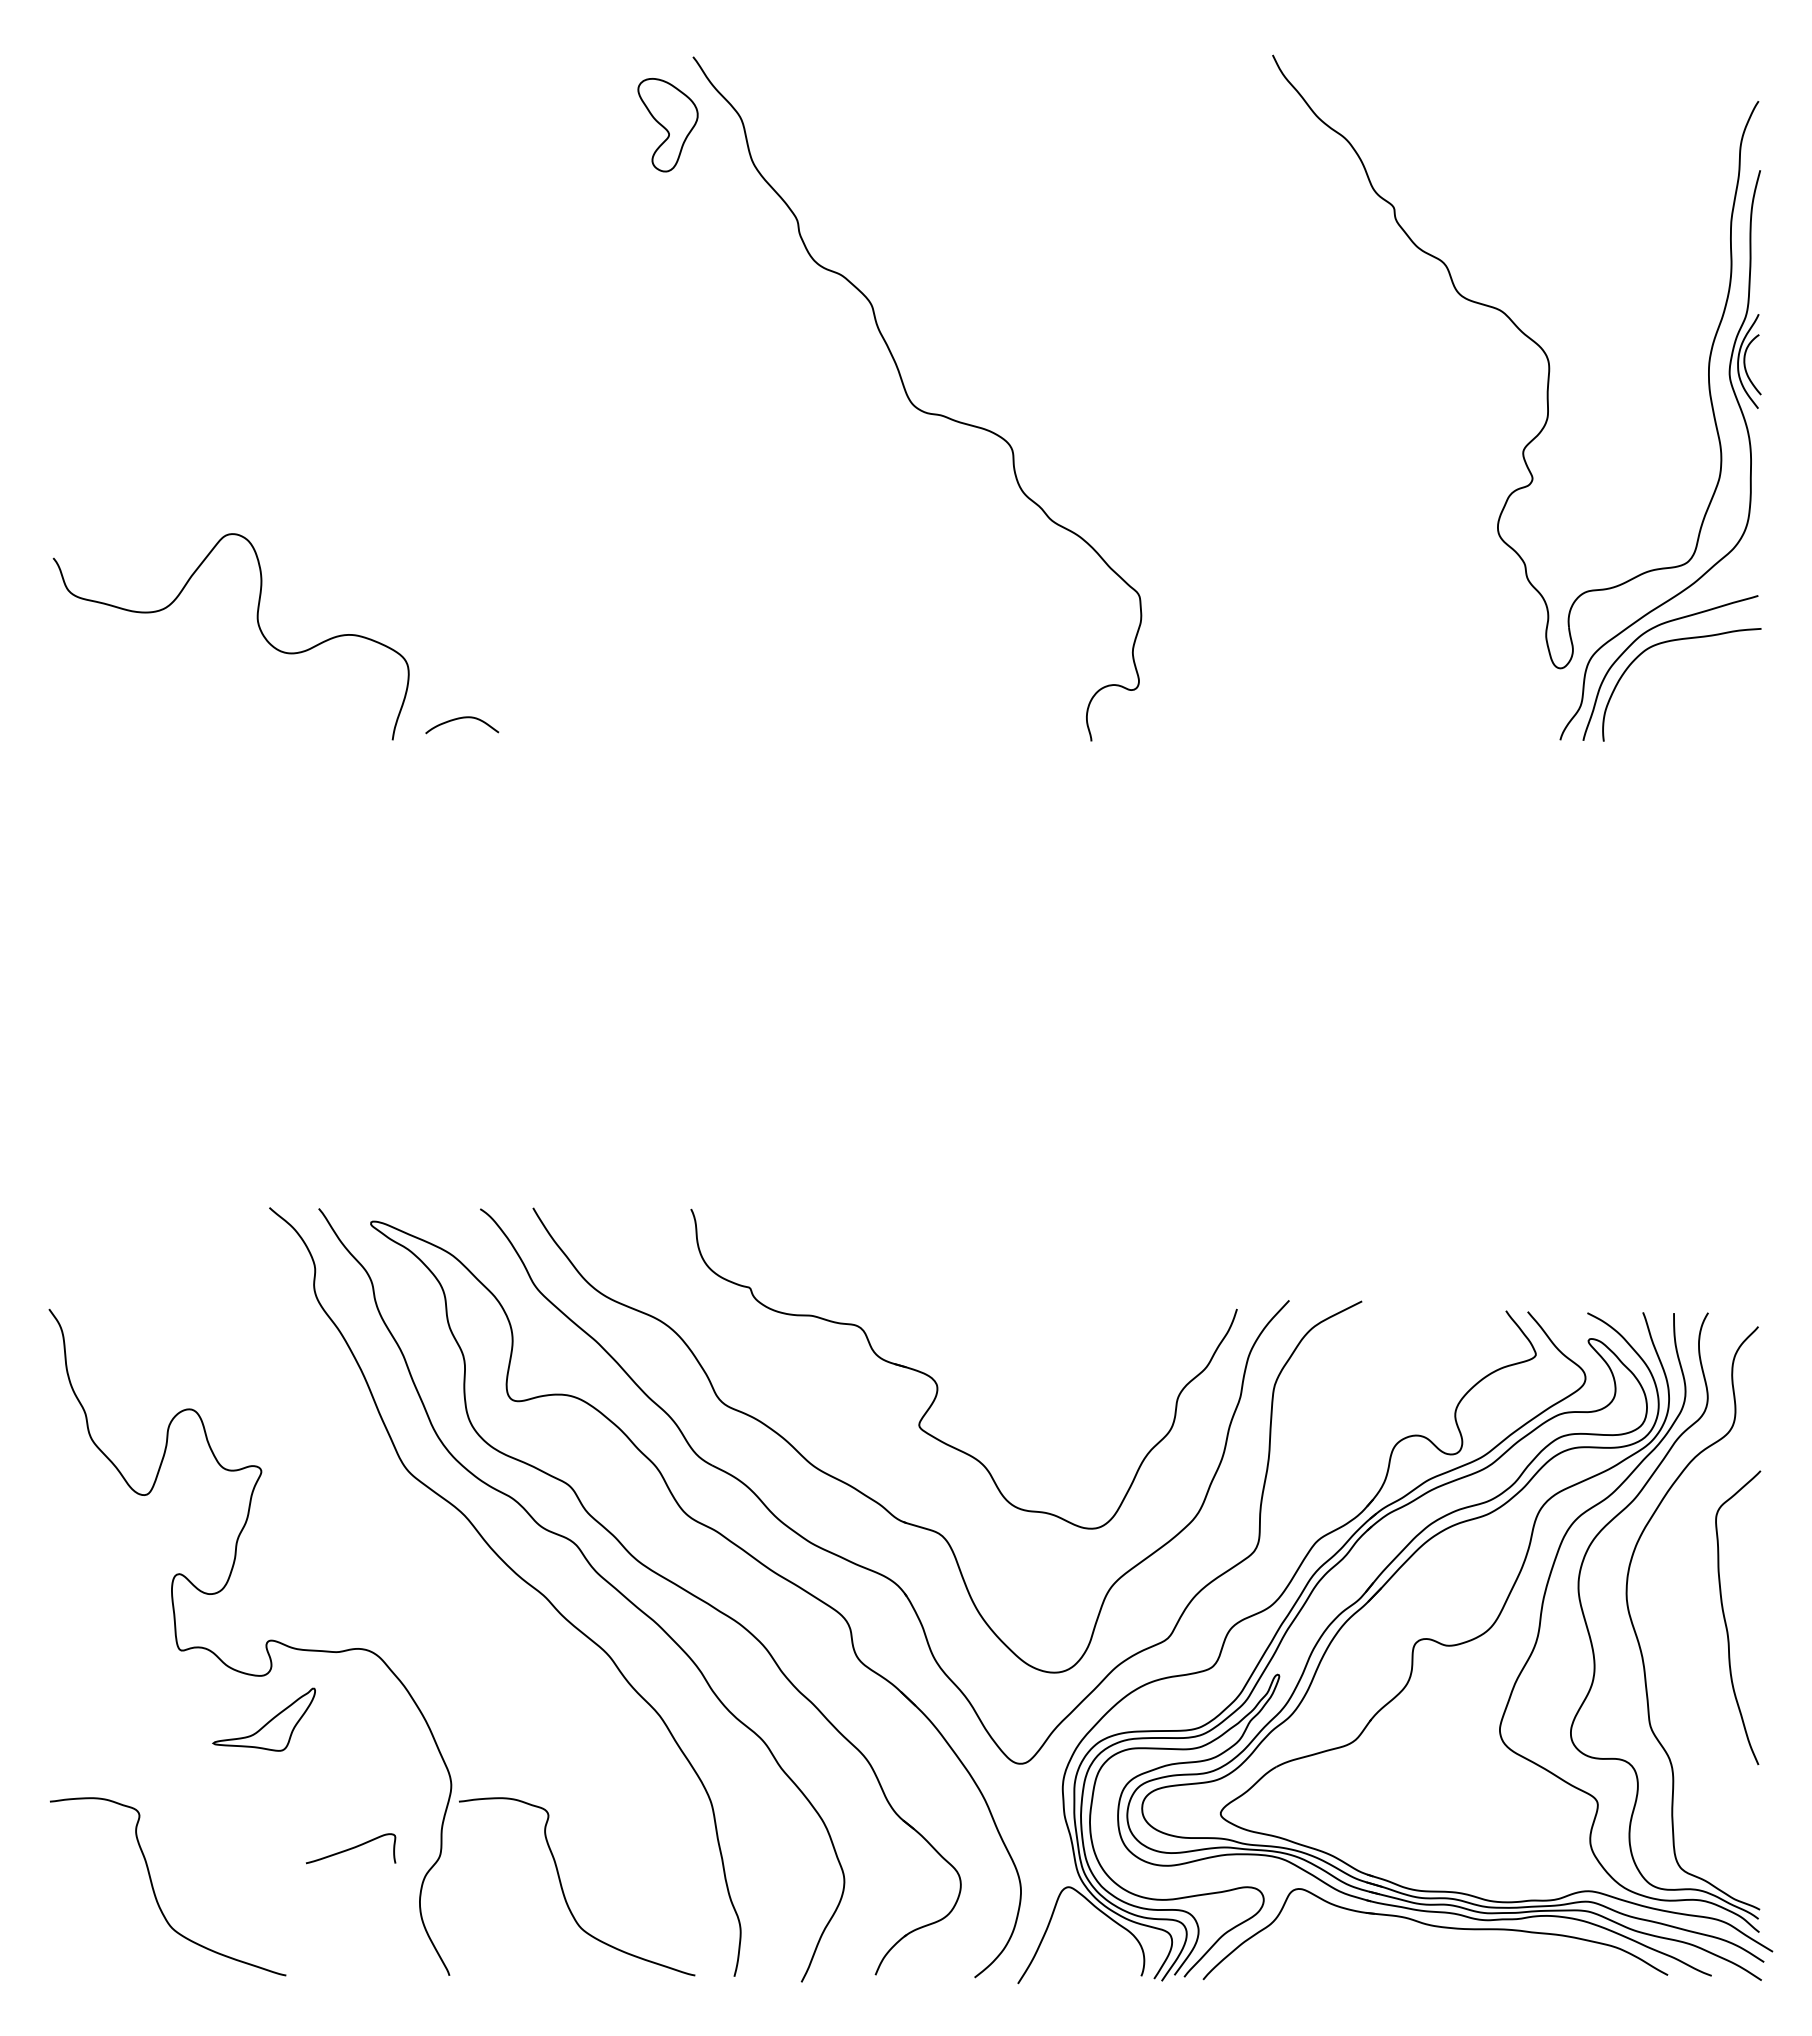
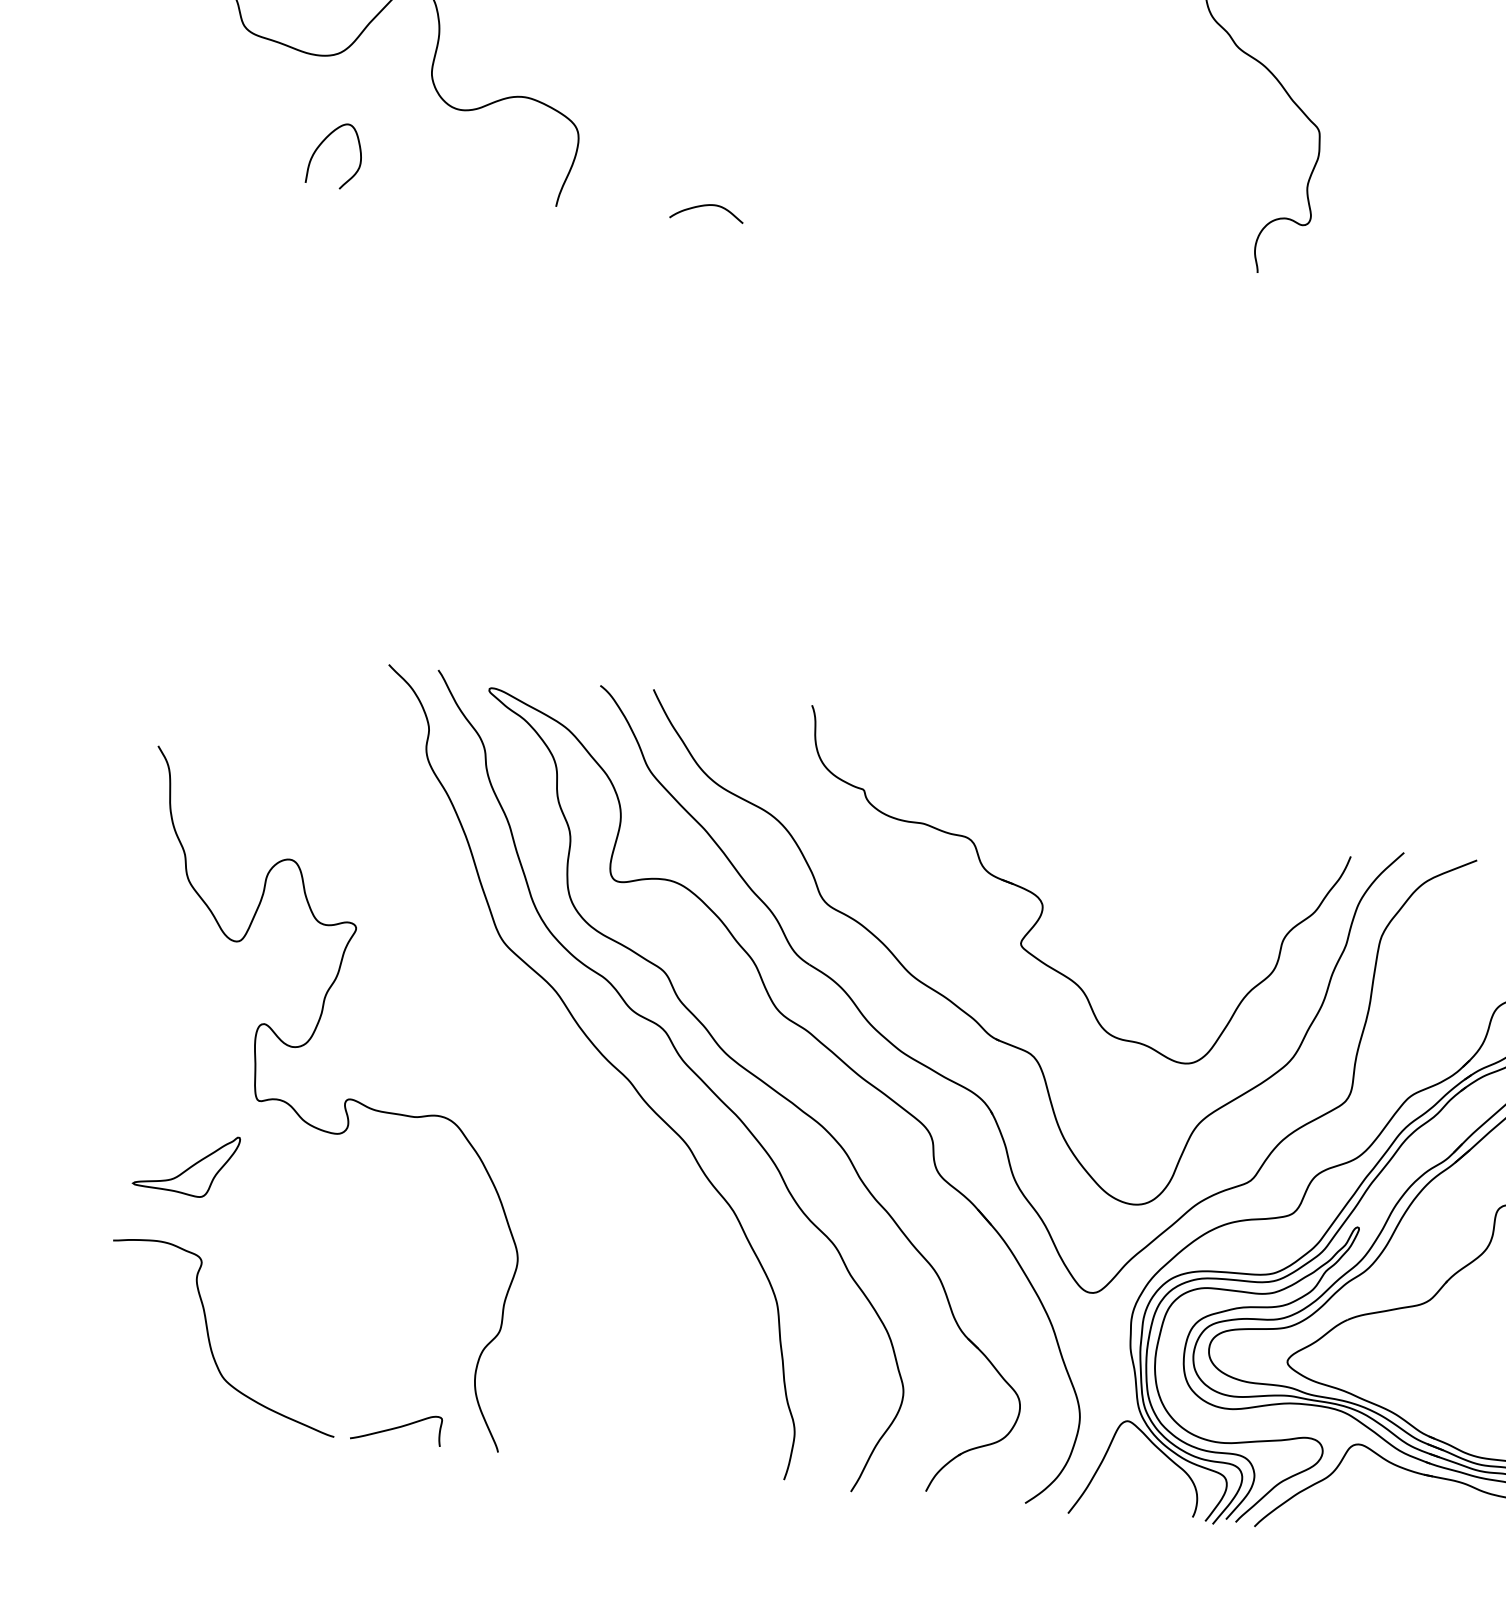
curve: (155, 700) -> (321, 144), added
curve: (459, 719) -> (704, 206), moved
part: (263, 1719) -> (185, 1164), moved
curve: (351, 1848) -> (397, 1427), moved
curve: (563, 1889) -> (620, 1376), removed

